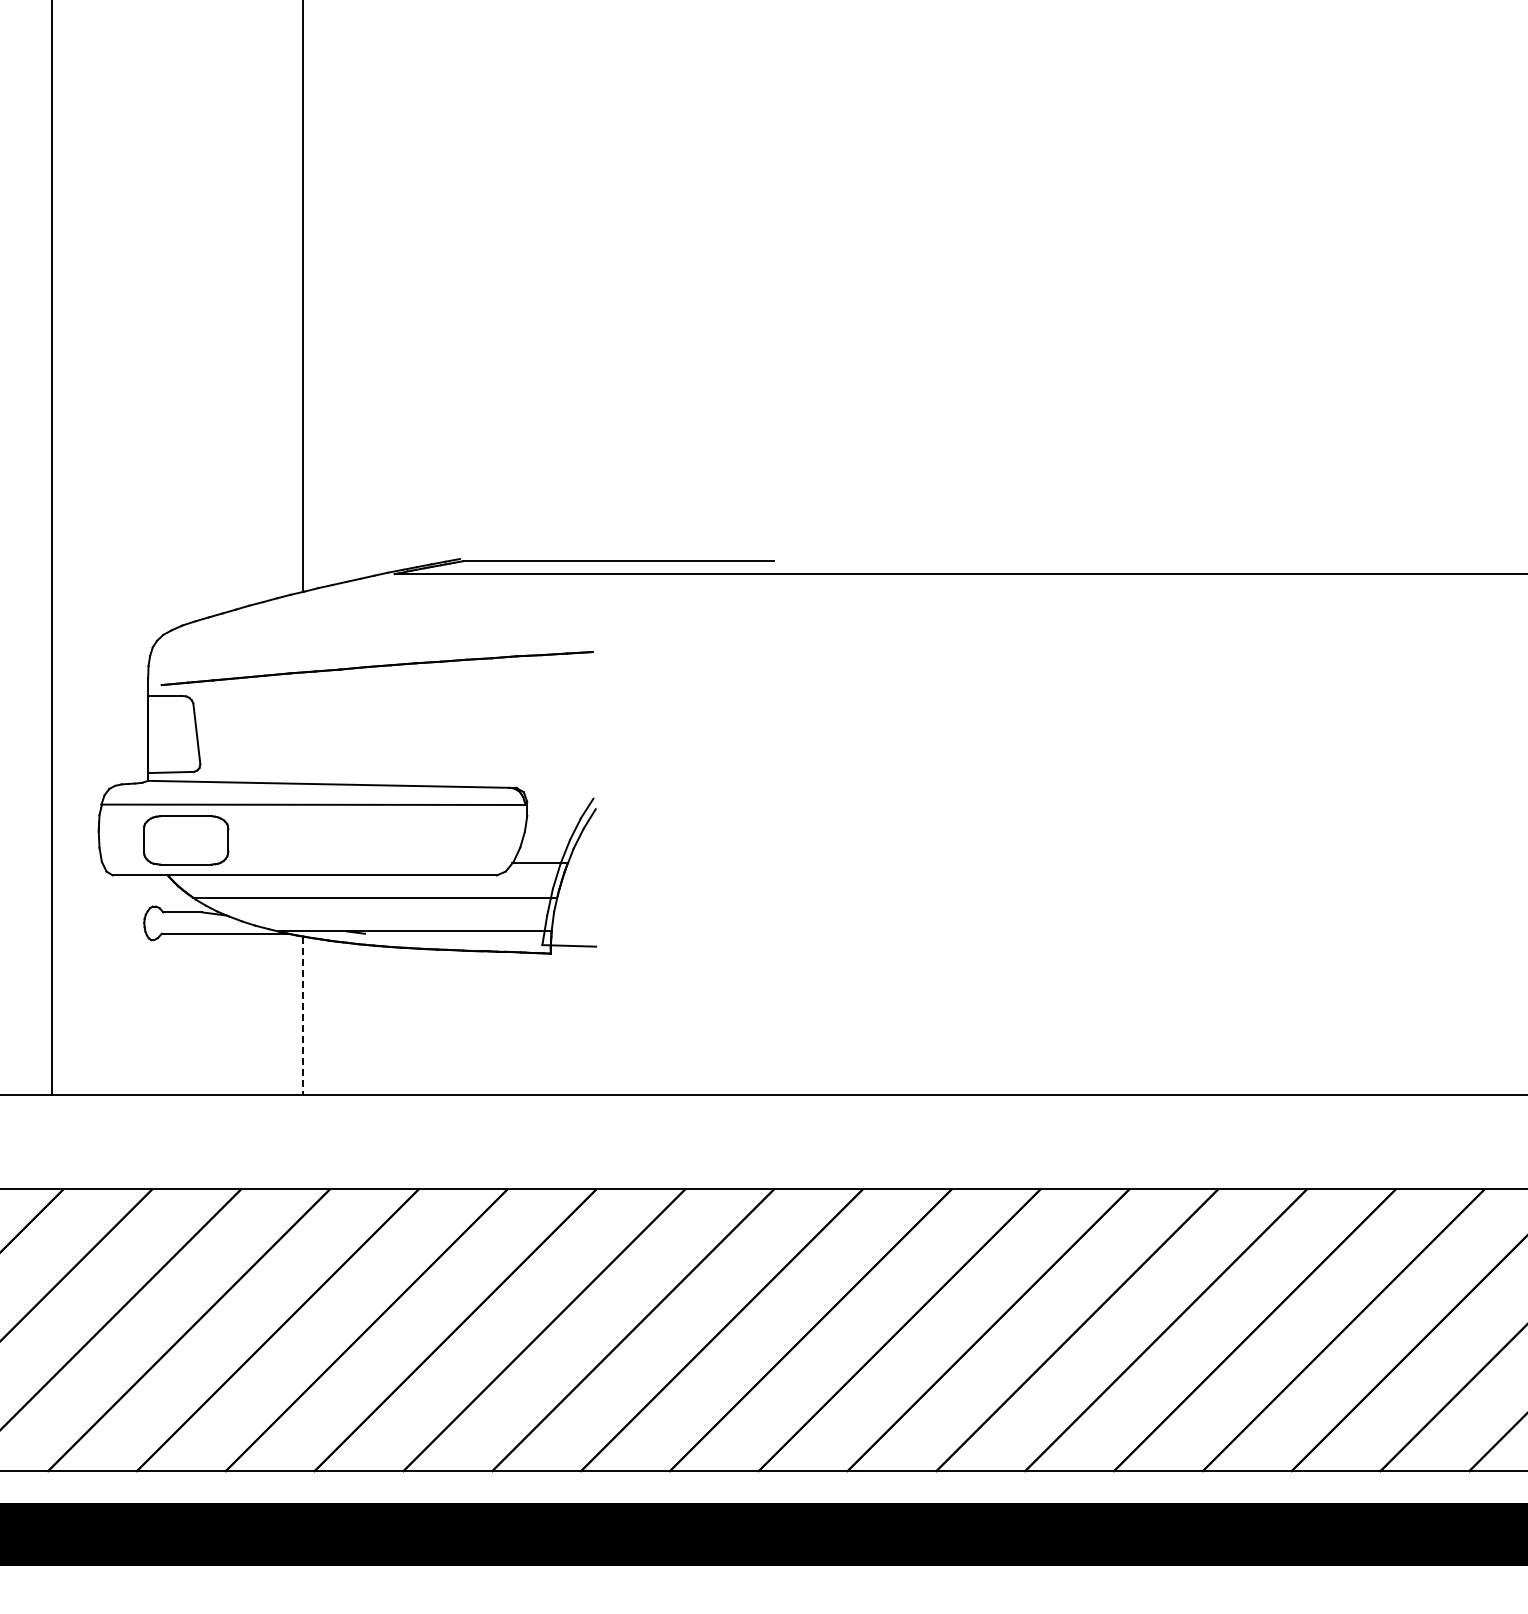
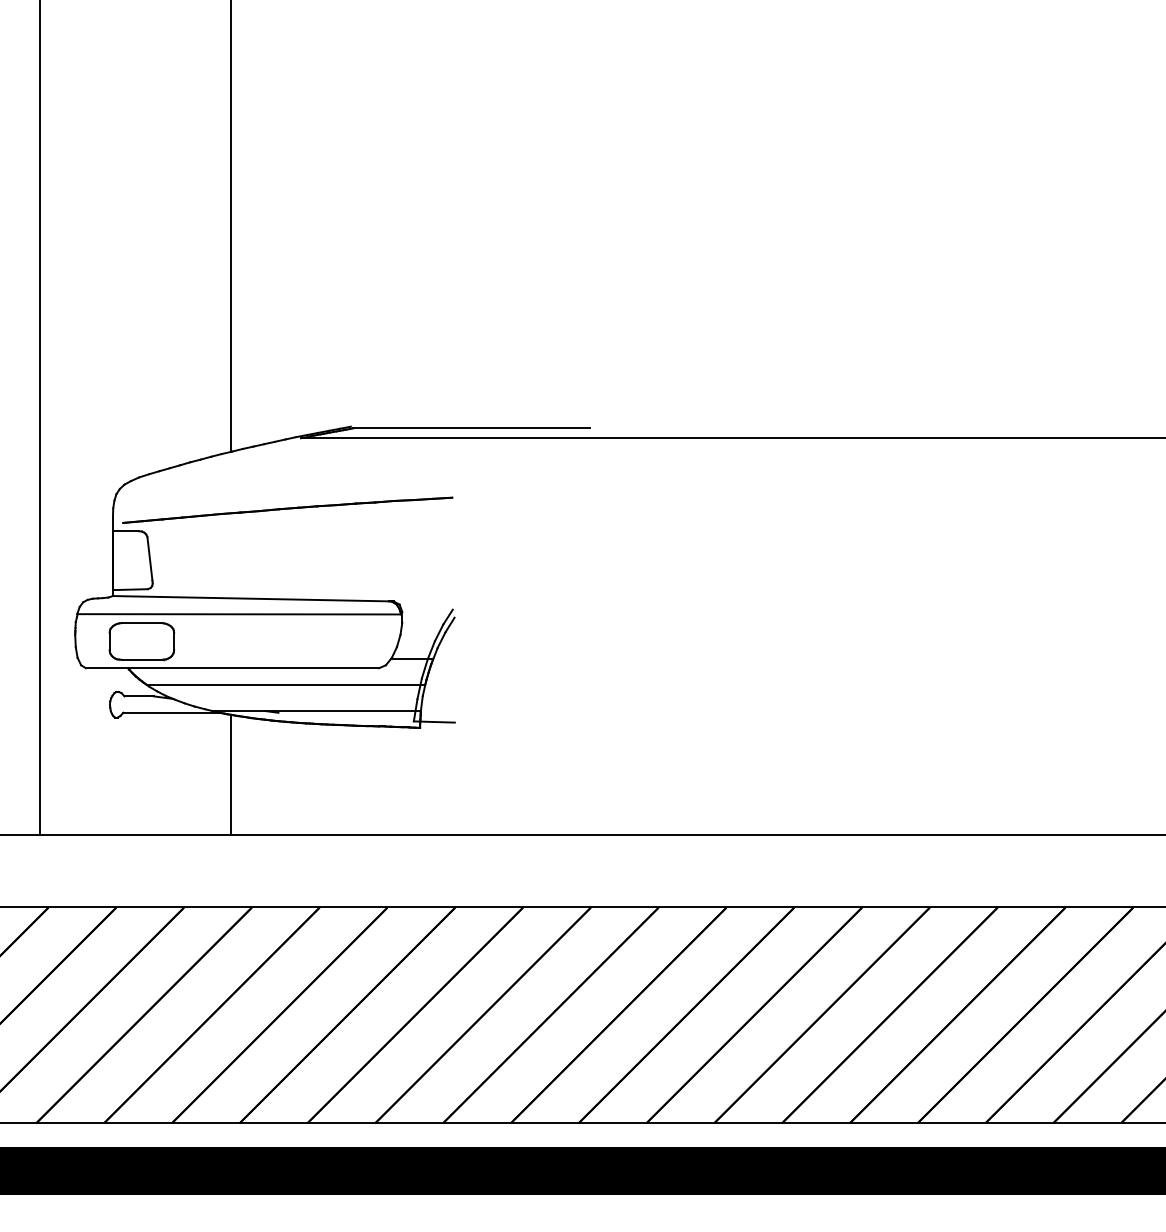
line: (303, 1015) -> (231, 775), dashed -> solid

